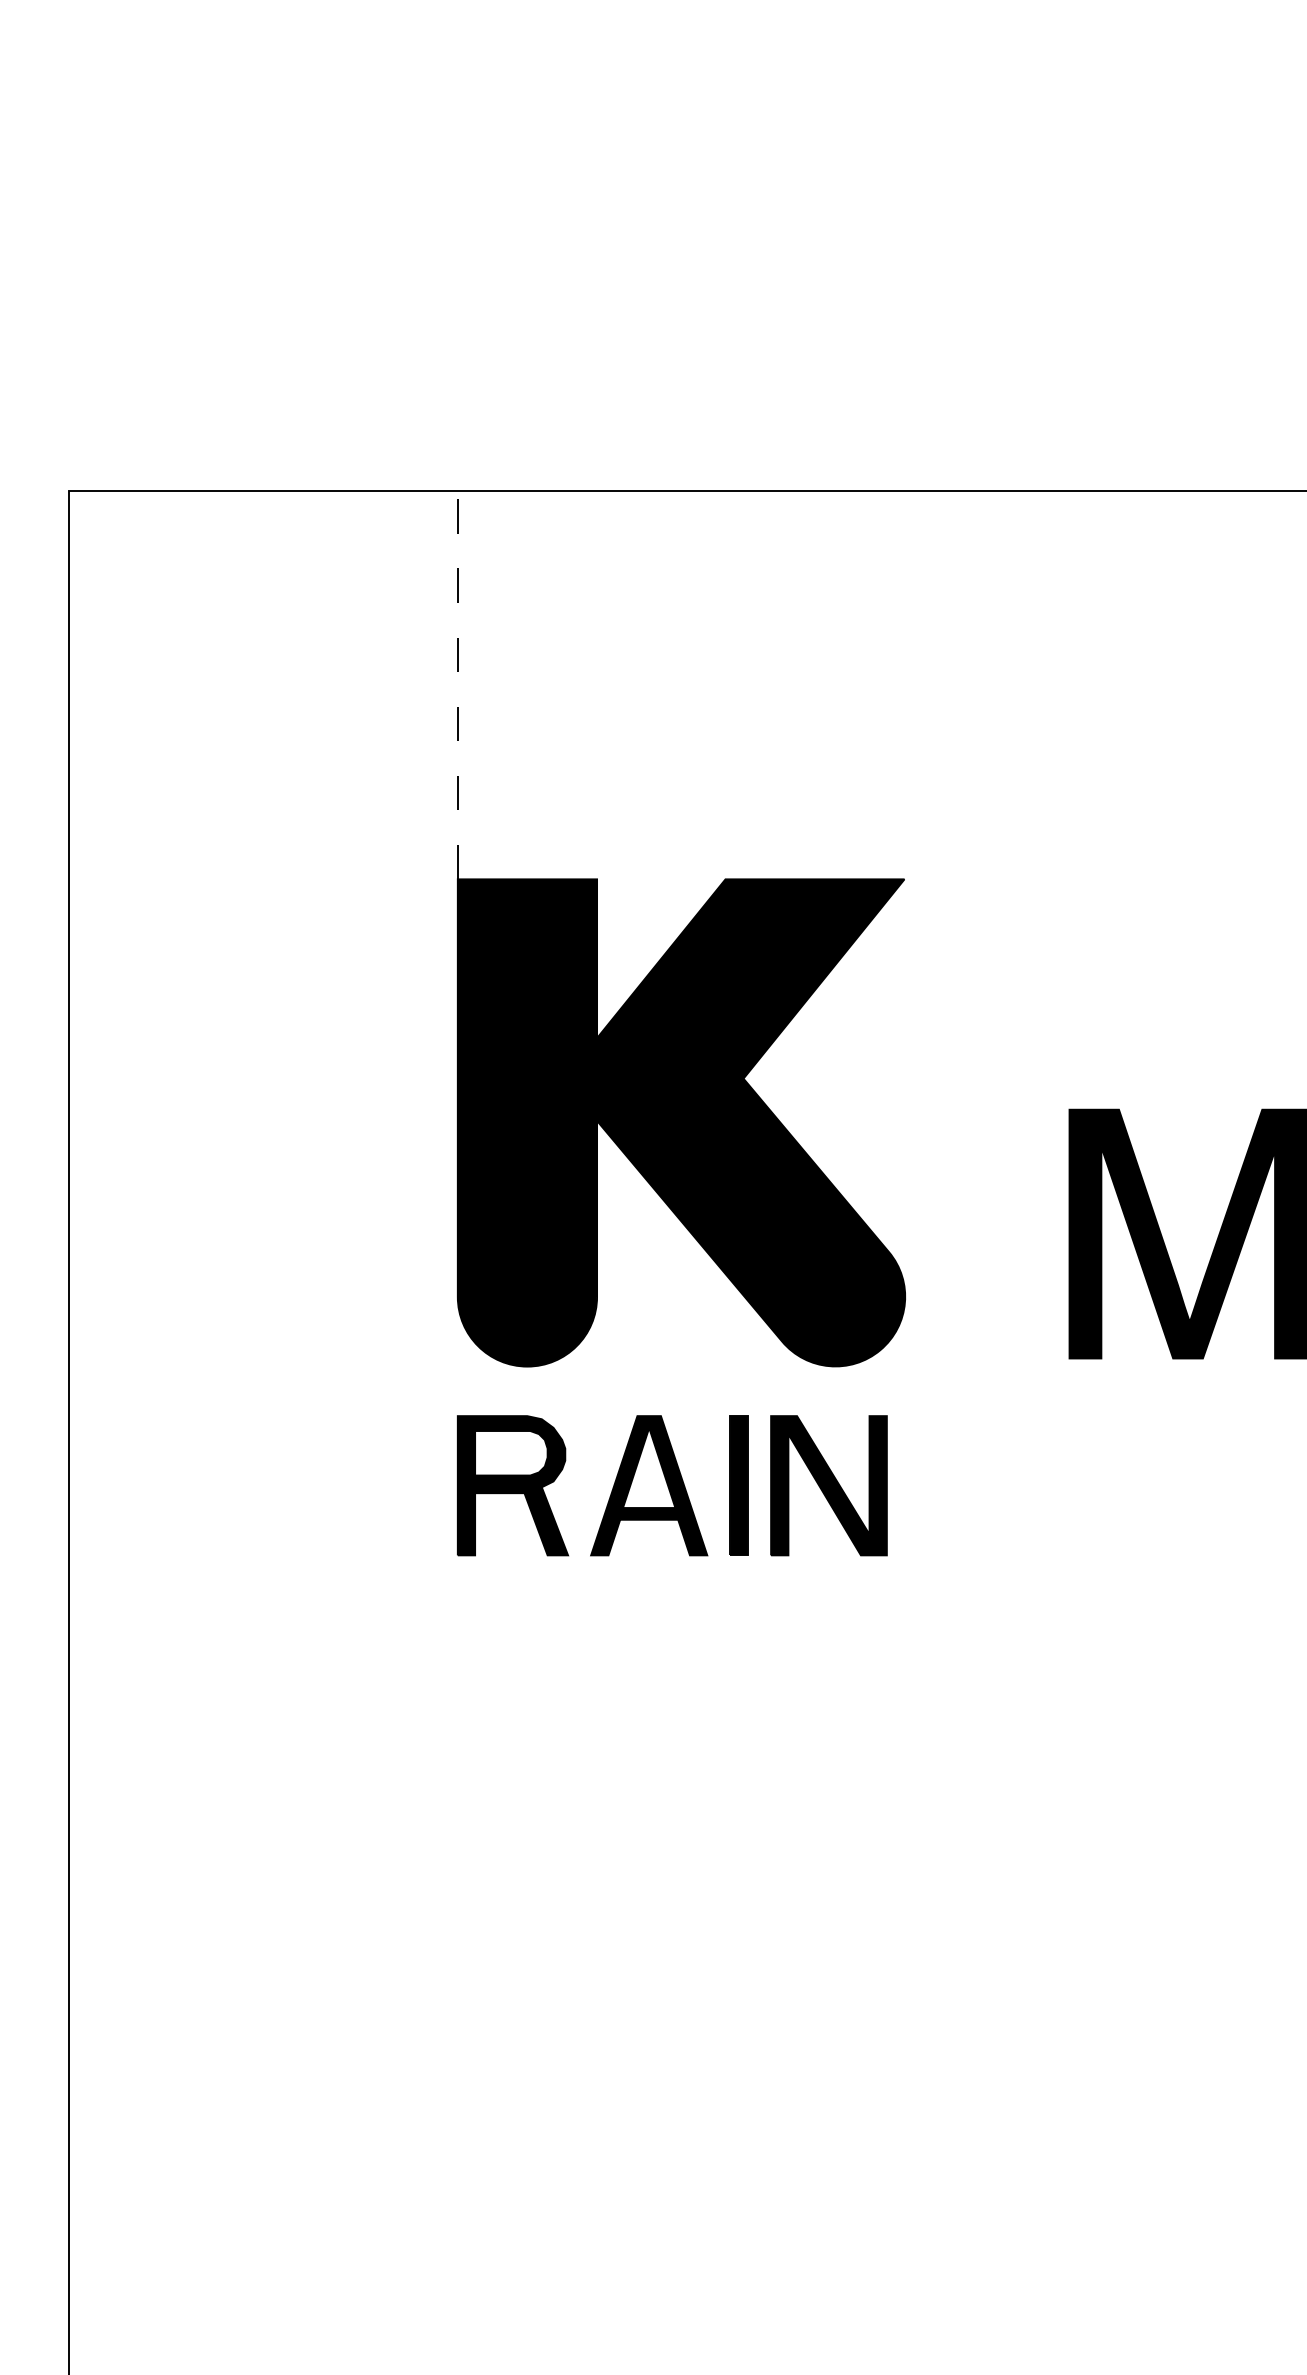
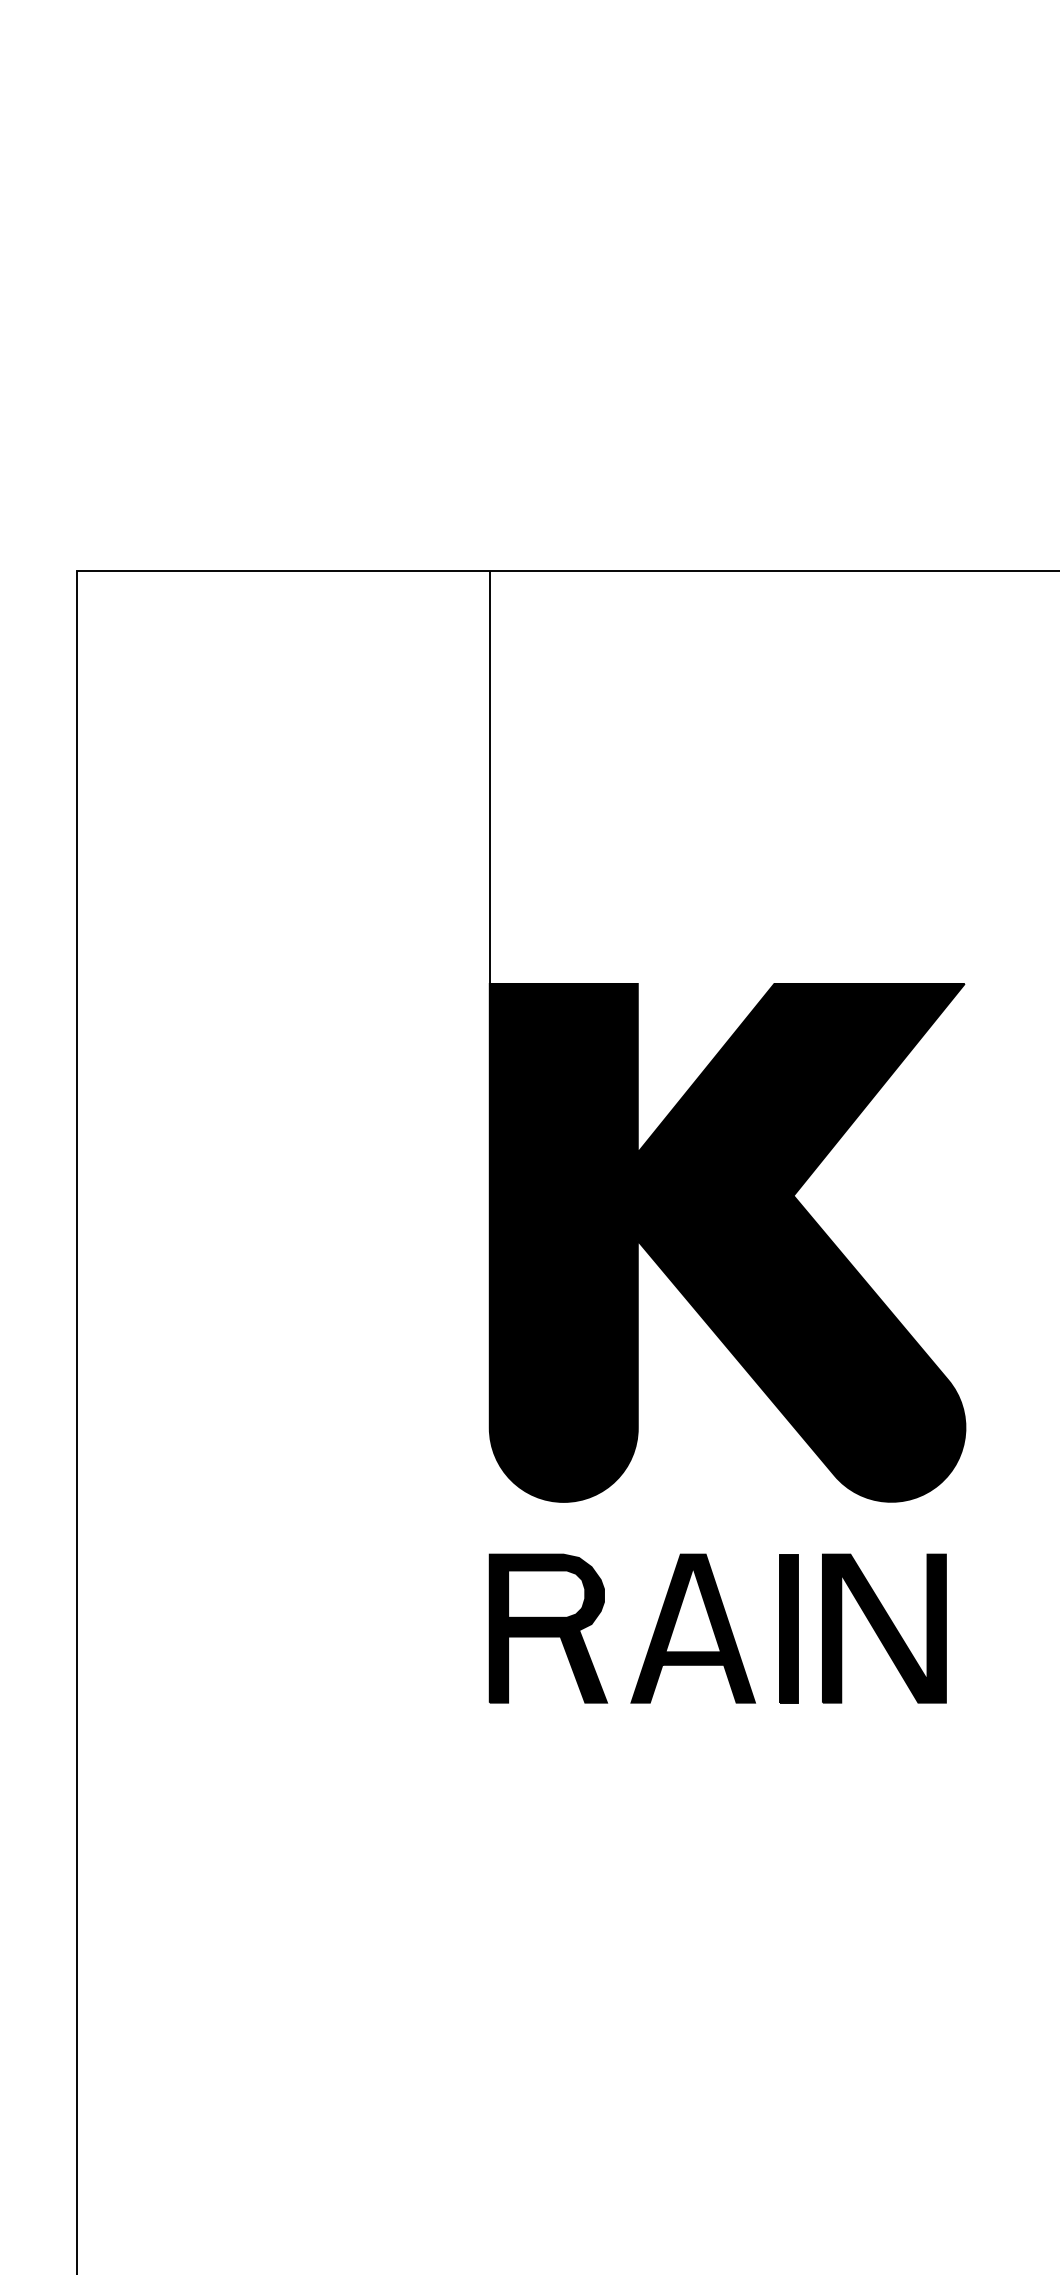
line: (457, 684) -> (489, 776), dashed -> solid

